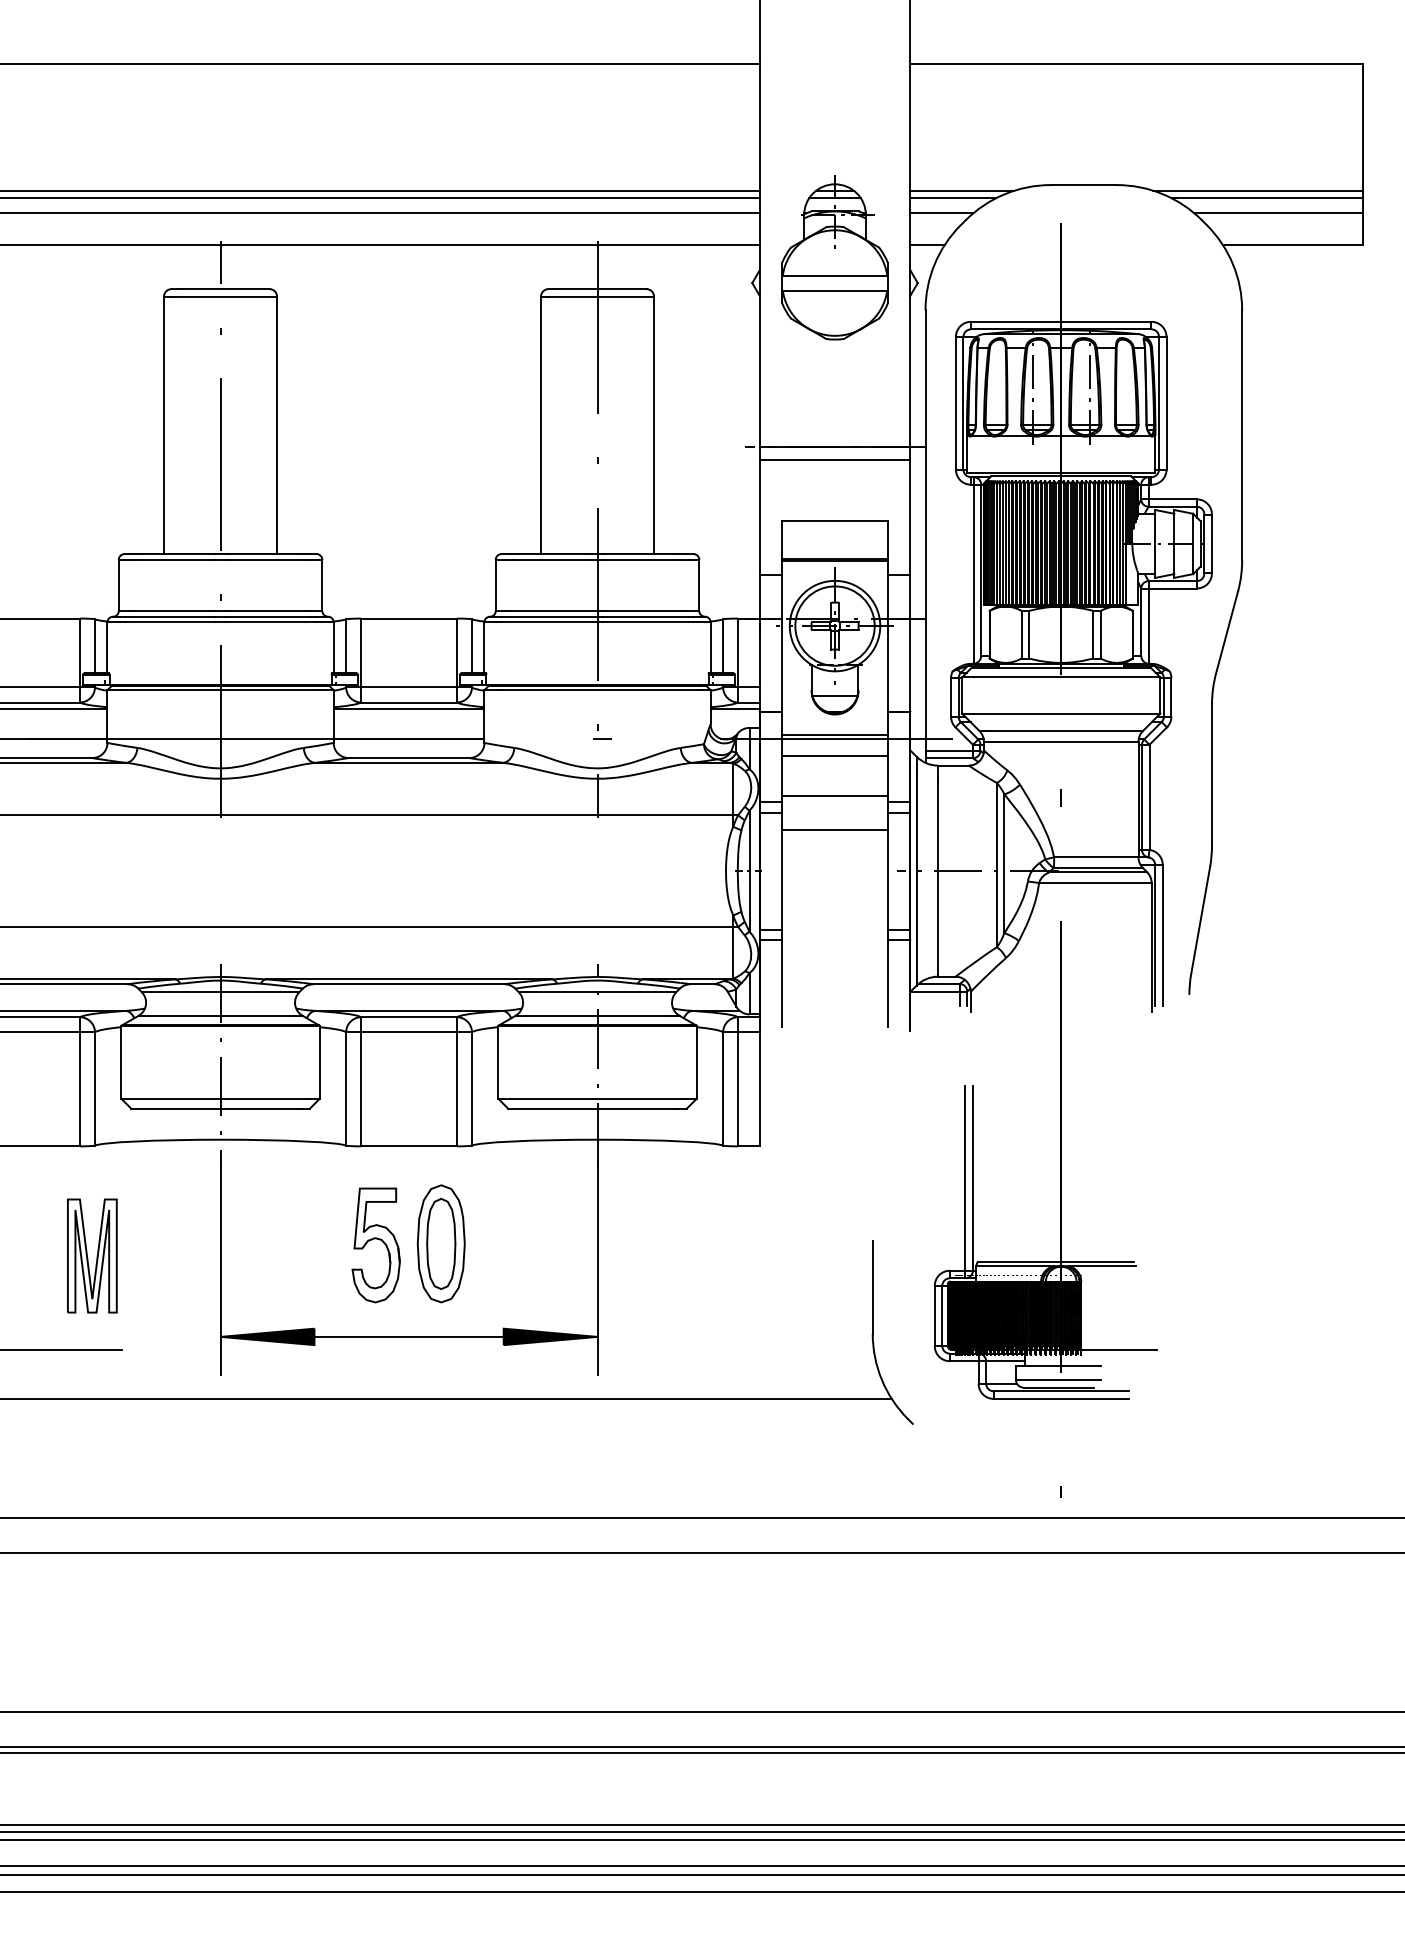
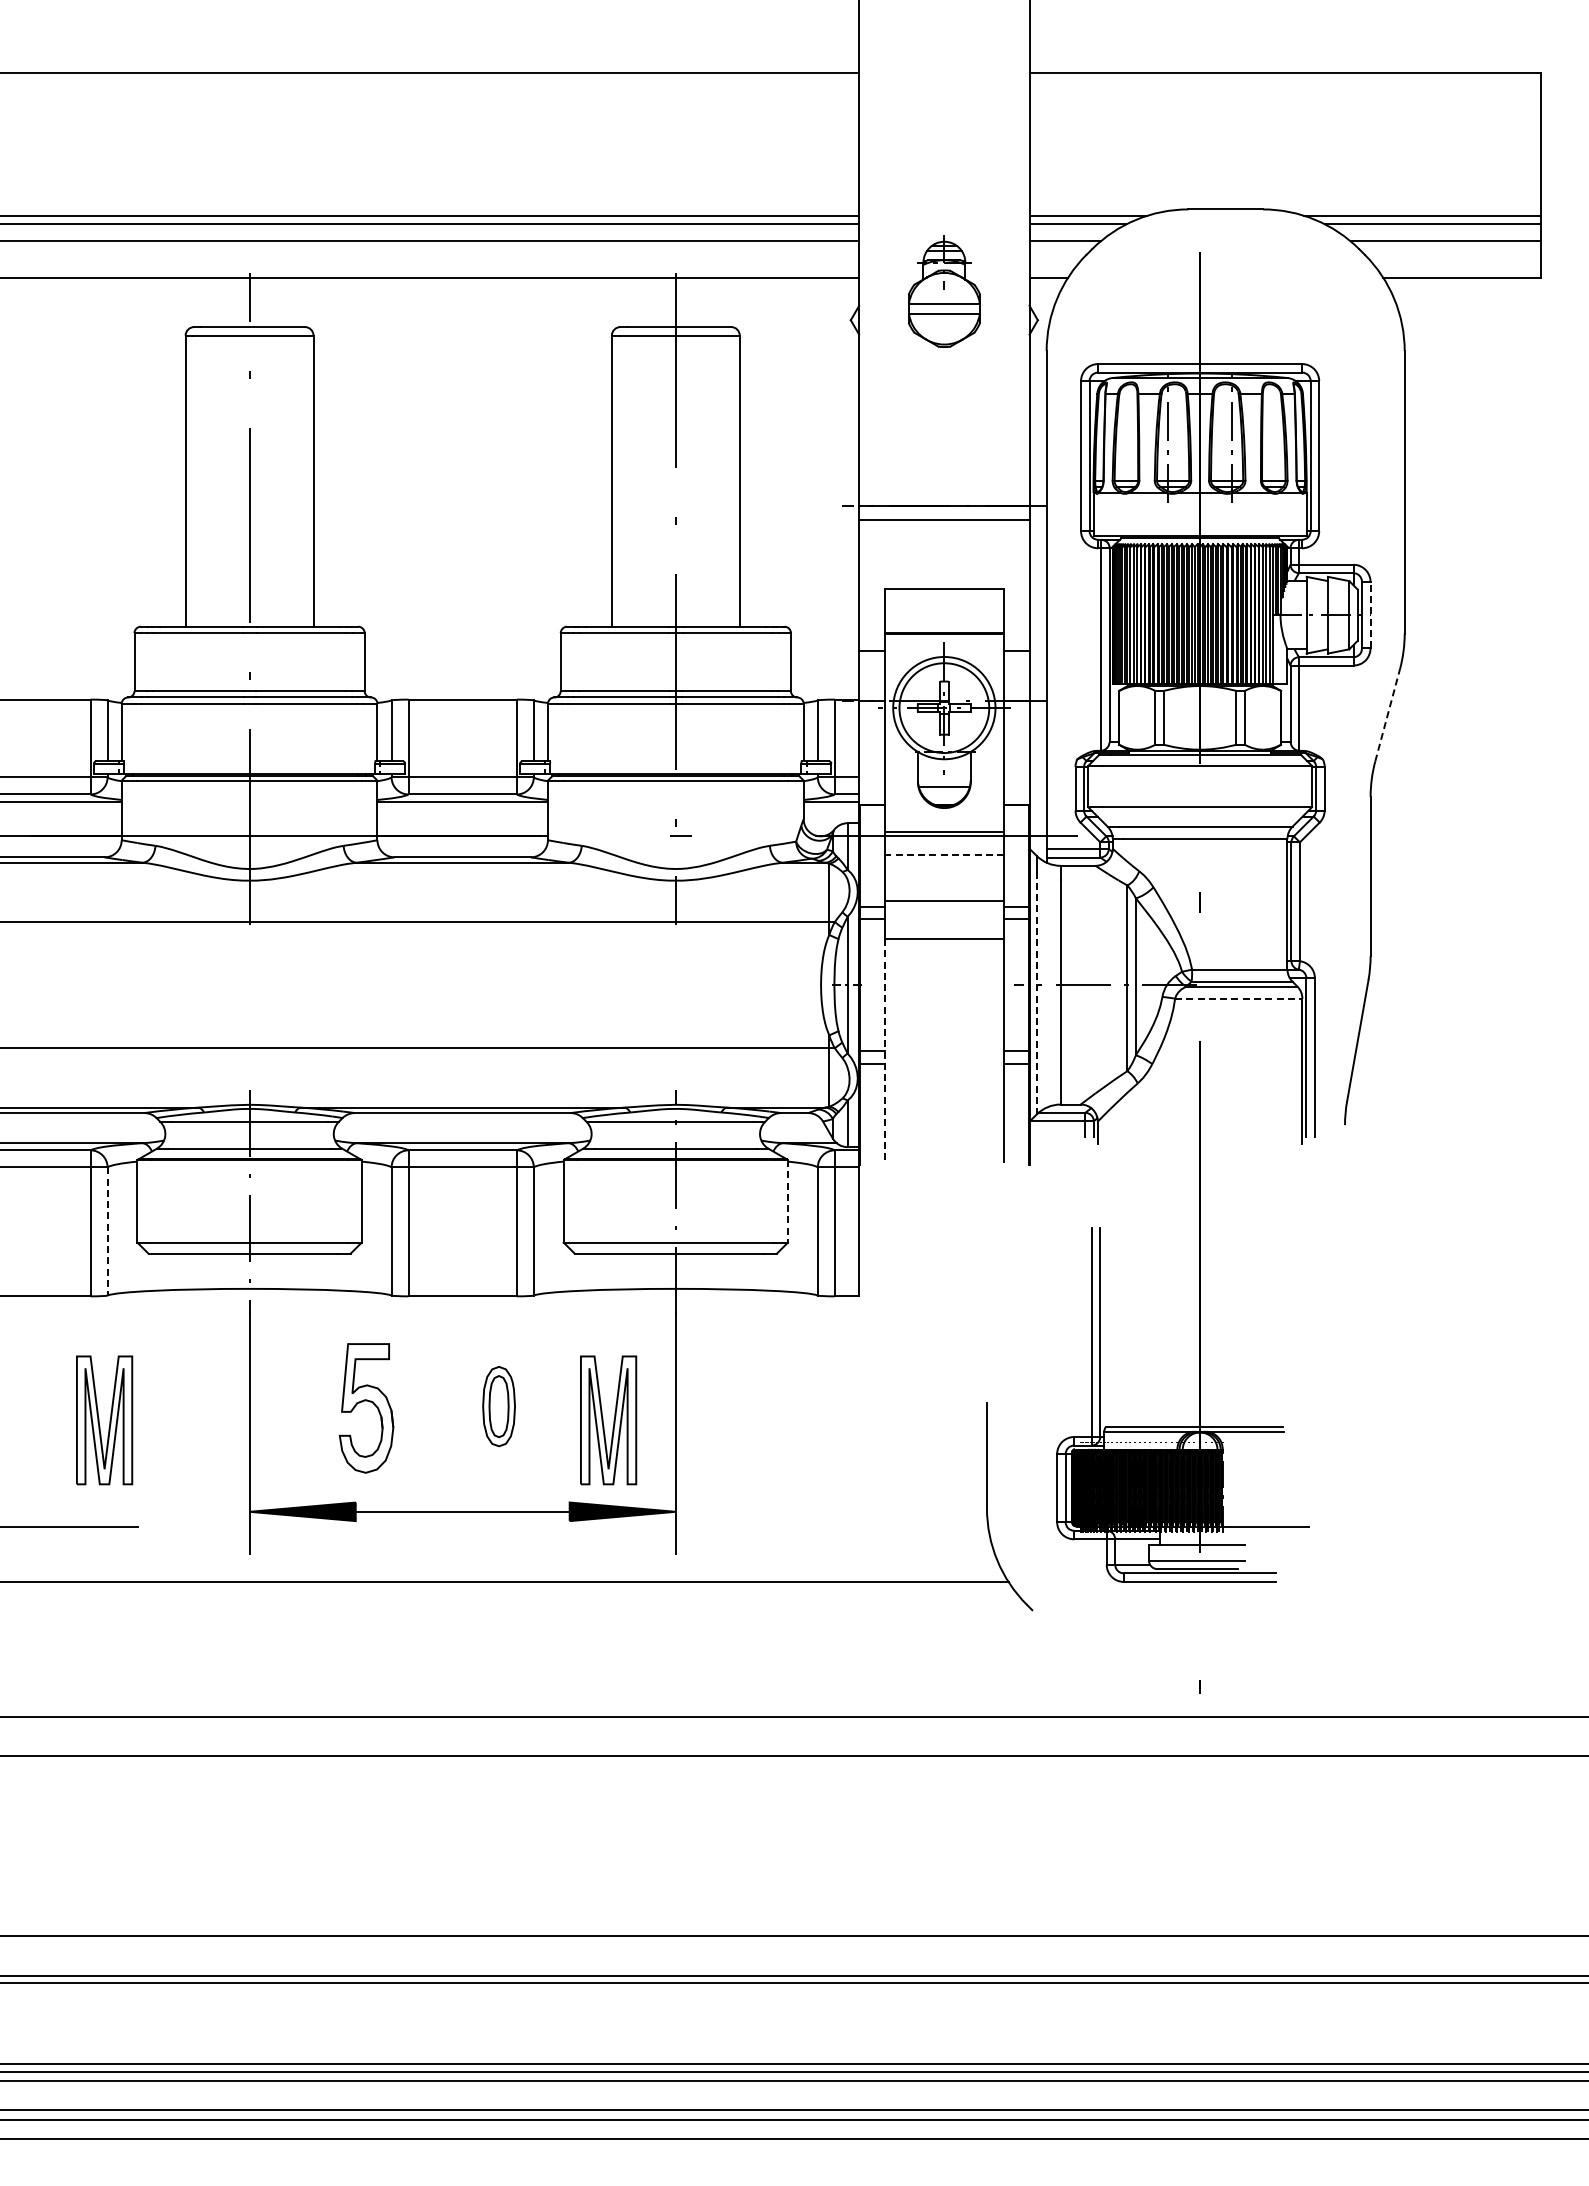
part: (835, 257) -> (944, 291), size x0.6
line: (1211, 543) -> (1370, 614), solid -> dashed
line: (1226, 632) -> (1387, 715), solid -> dashed
line: (835, 755) -> (944, 854), solid -> dashed
line: (916, 878) -> (1036, 993), solid -> dashed
line: (1095, 882) -> (1238, 998), solid -> dashed
line: (782, 928) -> (884, 1050), solid -> dashed
line: (696, 1062) -> (787, 1201), solid -> dashed
line: (94, 1088) -> (107, 1231), solid -> dashed
part: (378, 1240) -> (369, 1402), moved
part: (440, 1243) -> (498, 1406), size x0.6
part: (538, 1256) -> (608, 1420), added

